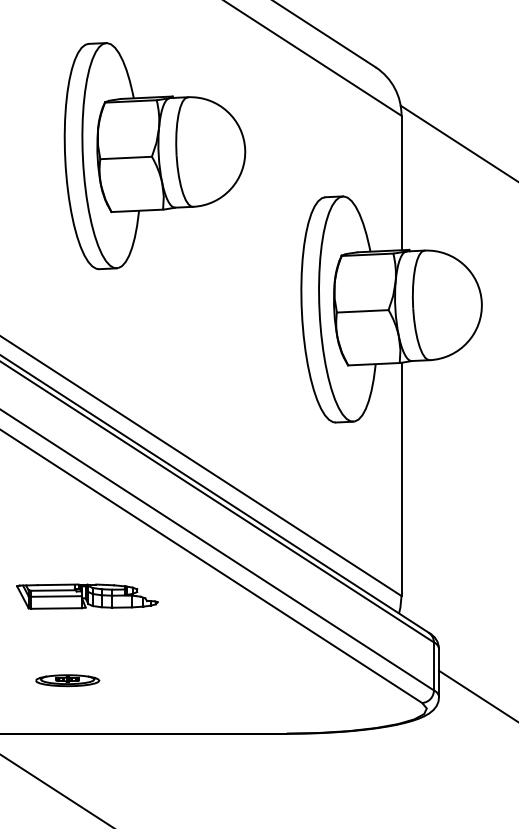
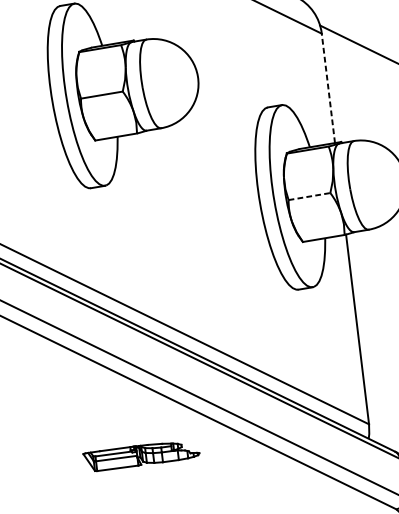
line: (401, 182) -> (328, 87), solid -> dashed
line: (362, 311) -> (309, 196), solid -> dashed
part: (87, 596) -> (141, 455), moved

